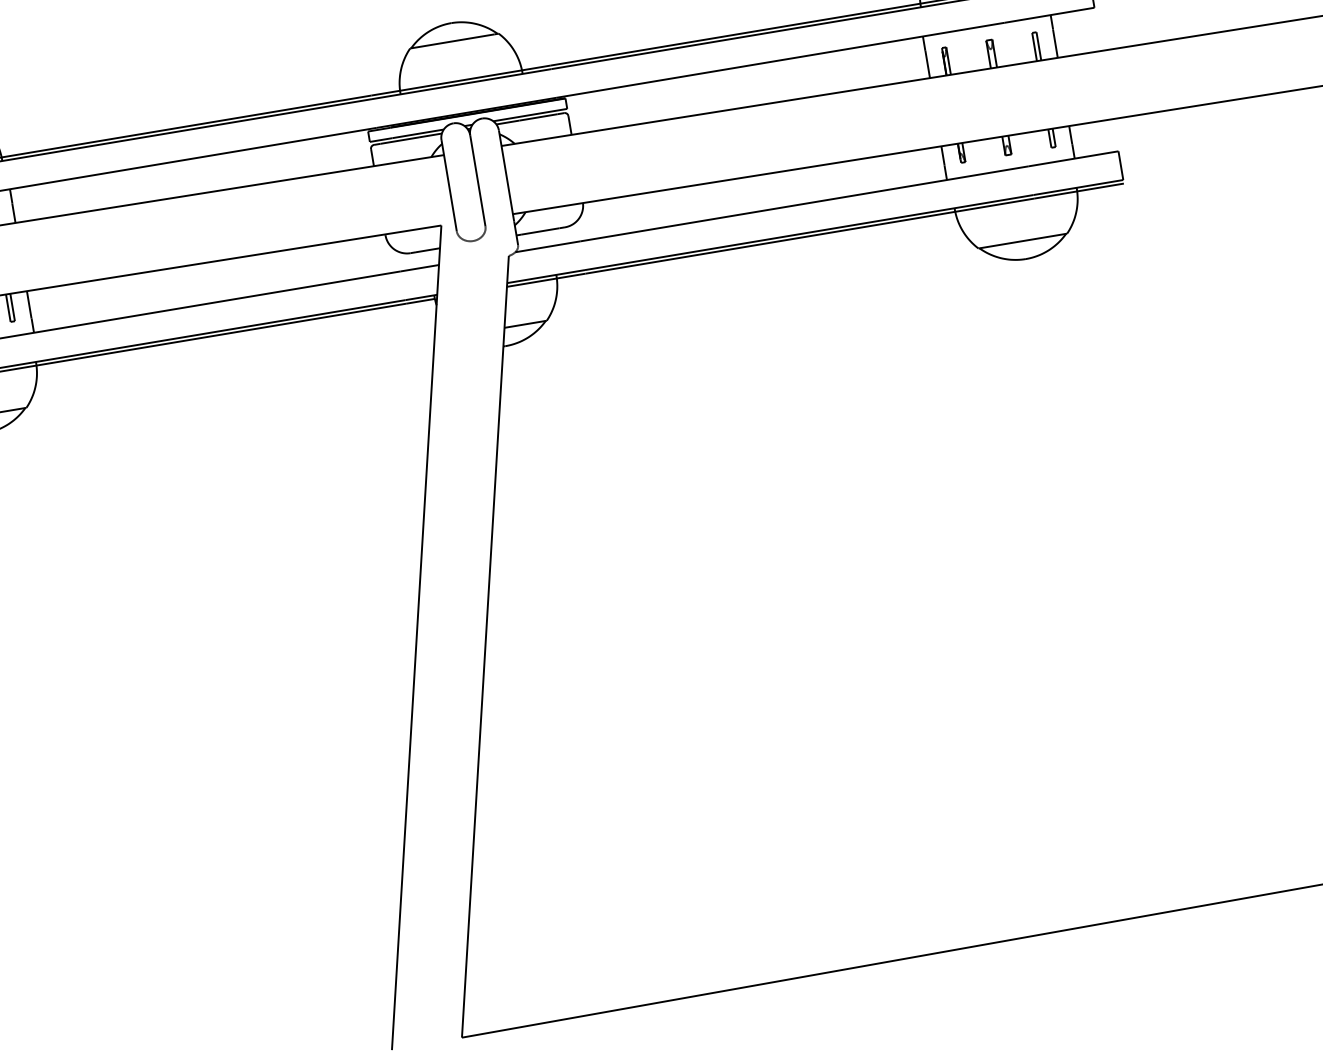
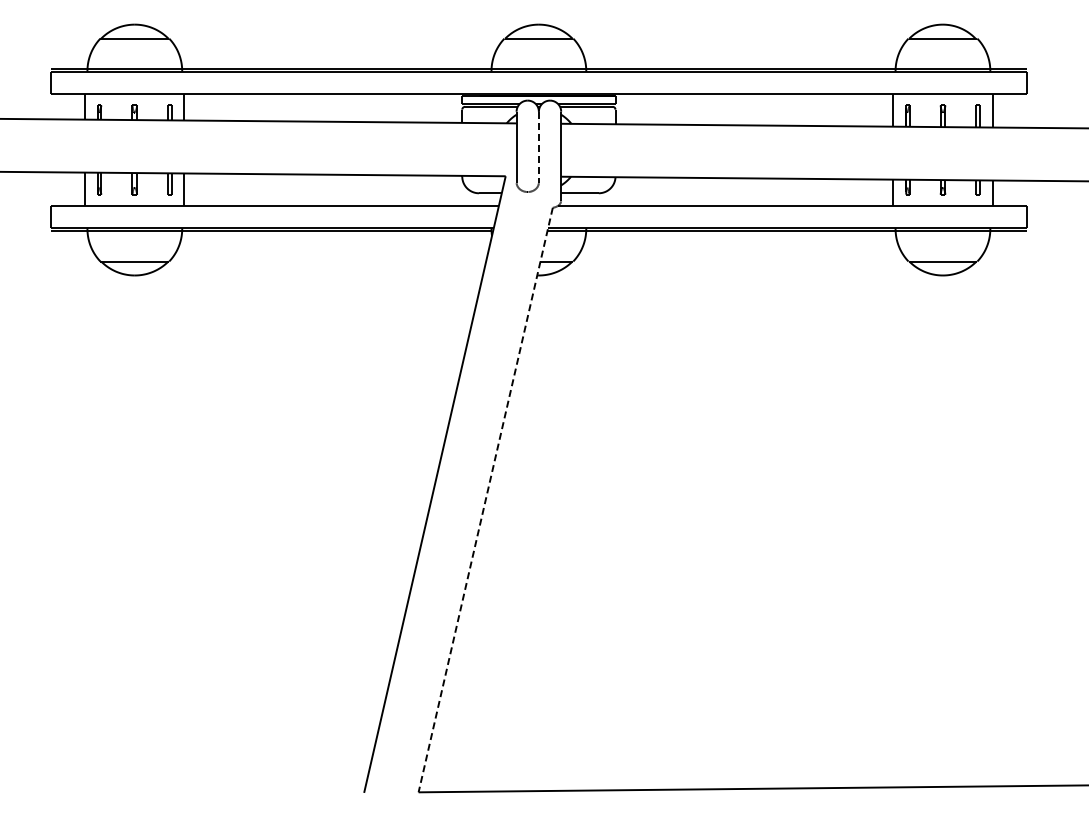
line: (477, 181) -> (538, 147), solid -> dashed
line: (485, 647) -> (485, 500), solid -> dashed

